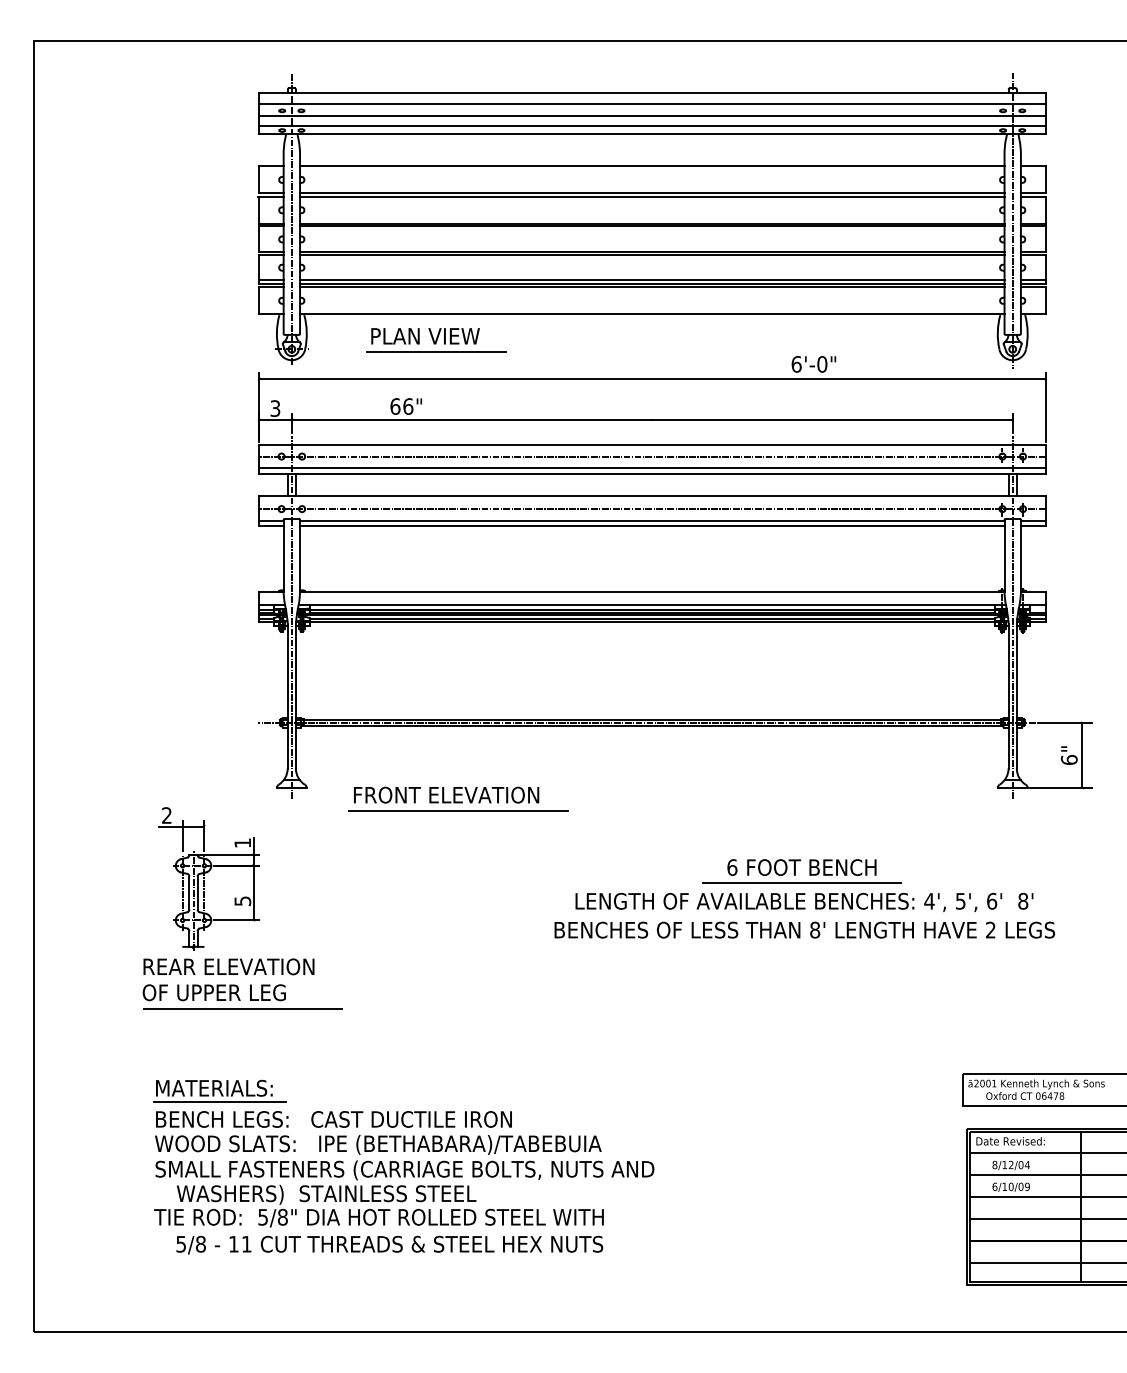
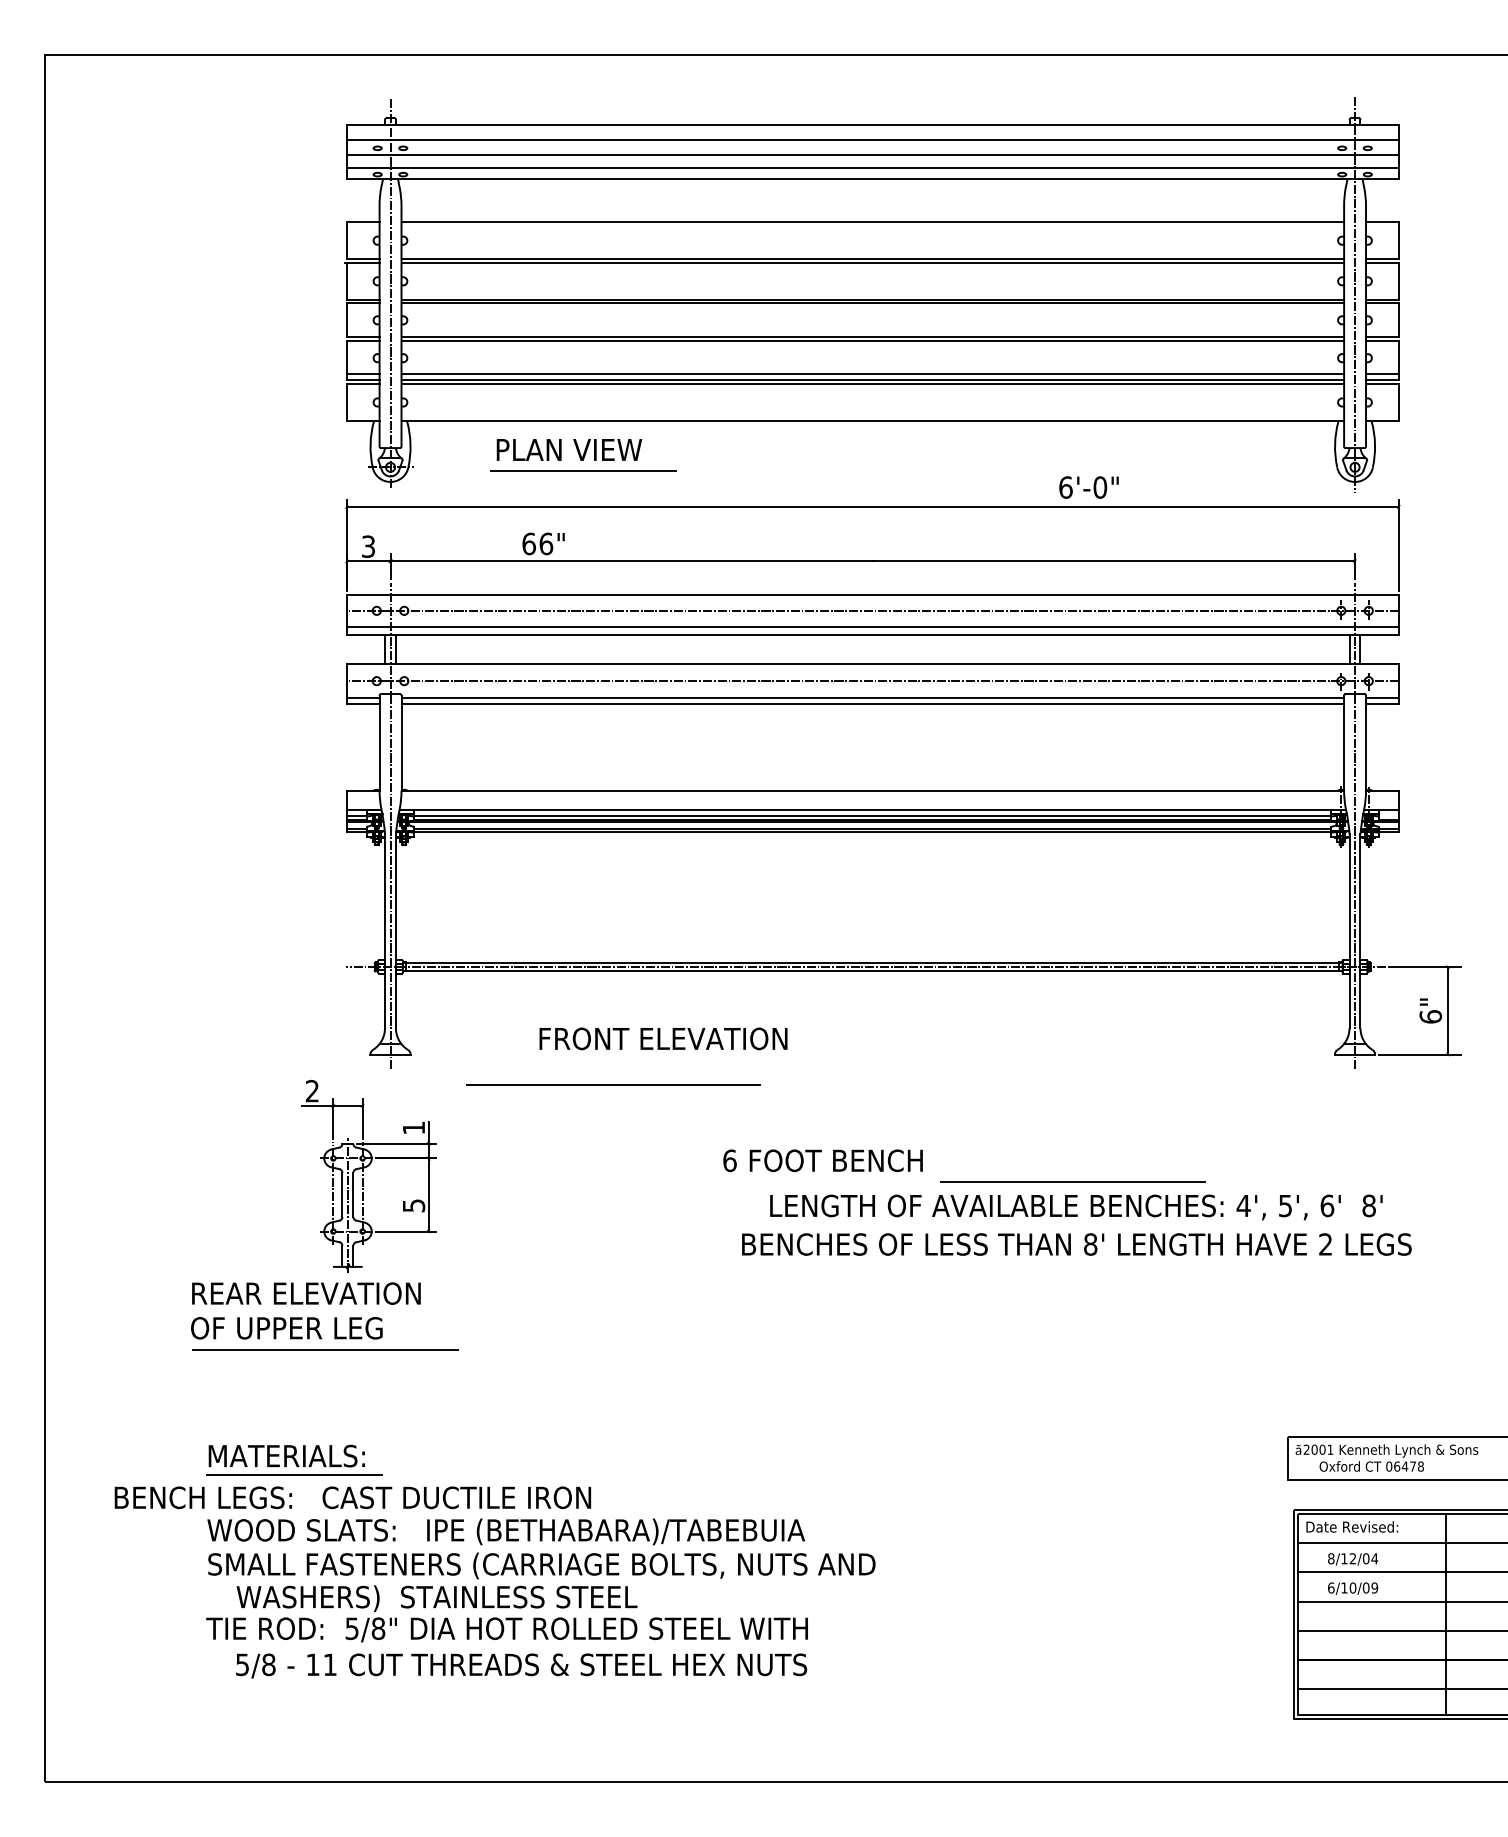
text: (446, 794) -> (663, 1038), moved
text: (801, 867) -> (822, 1160), moved
part: (208, 879) -> (368, 1176), moved
text: (333, 1119) -> (352, 1497), moved

